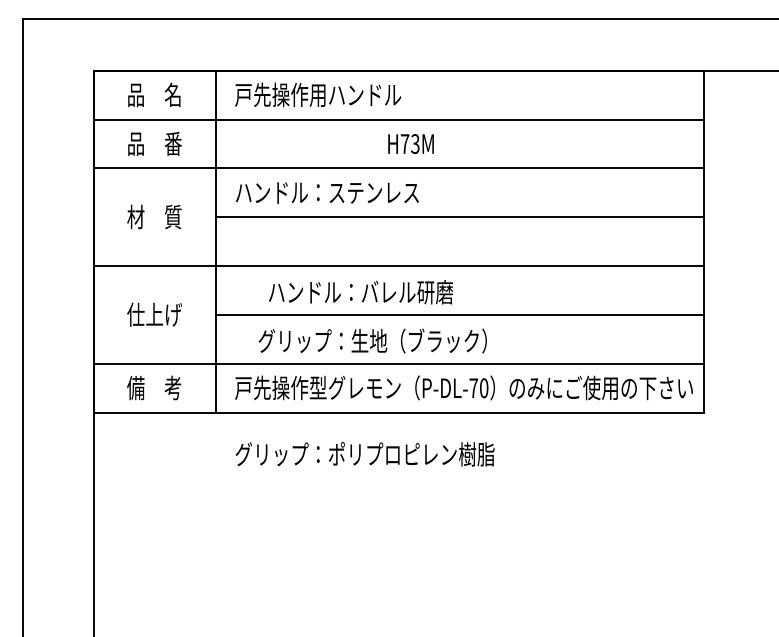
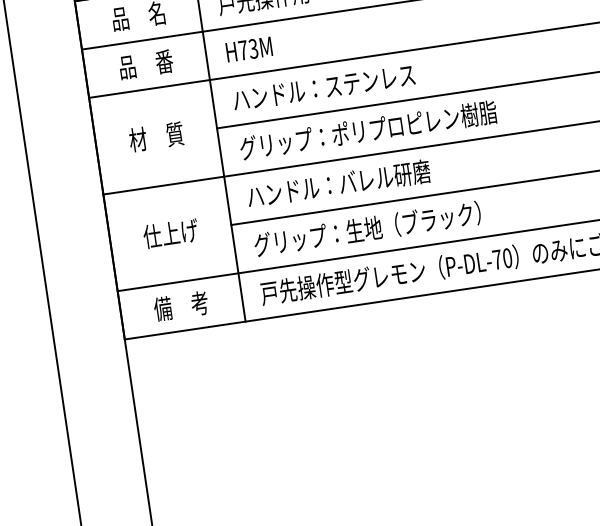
text: (410, 144) -> (248, 50), moved
text: (360, 292) -> (338, 184), moved
text: (372, 340) -> (367, 228), moved
text: (364, 454) -> (367, 130), moved

